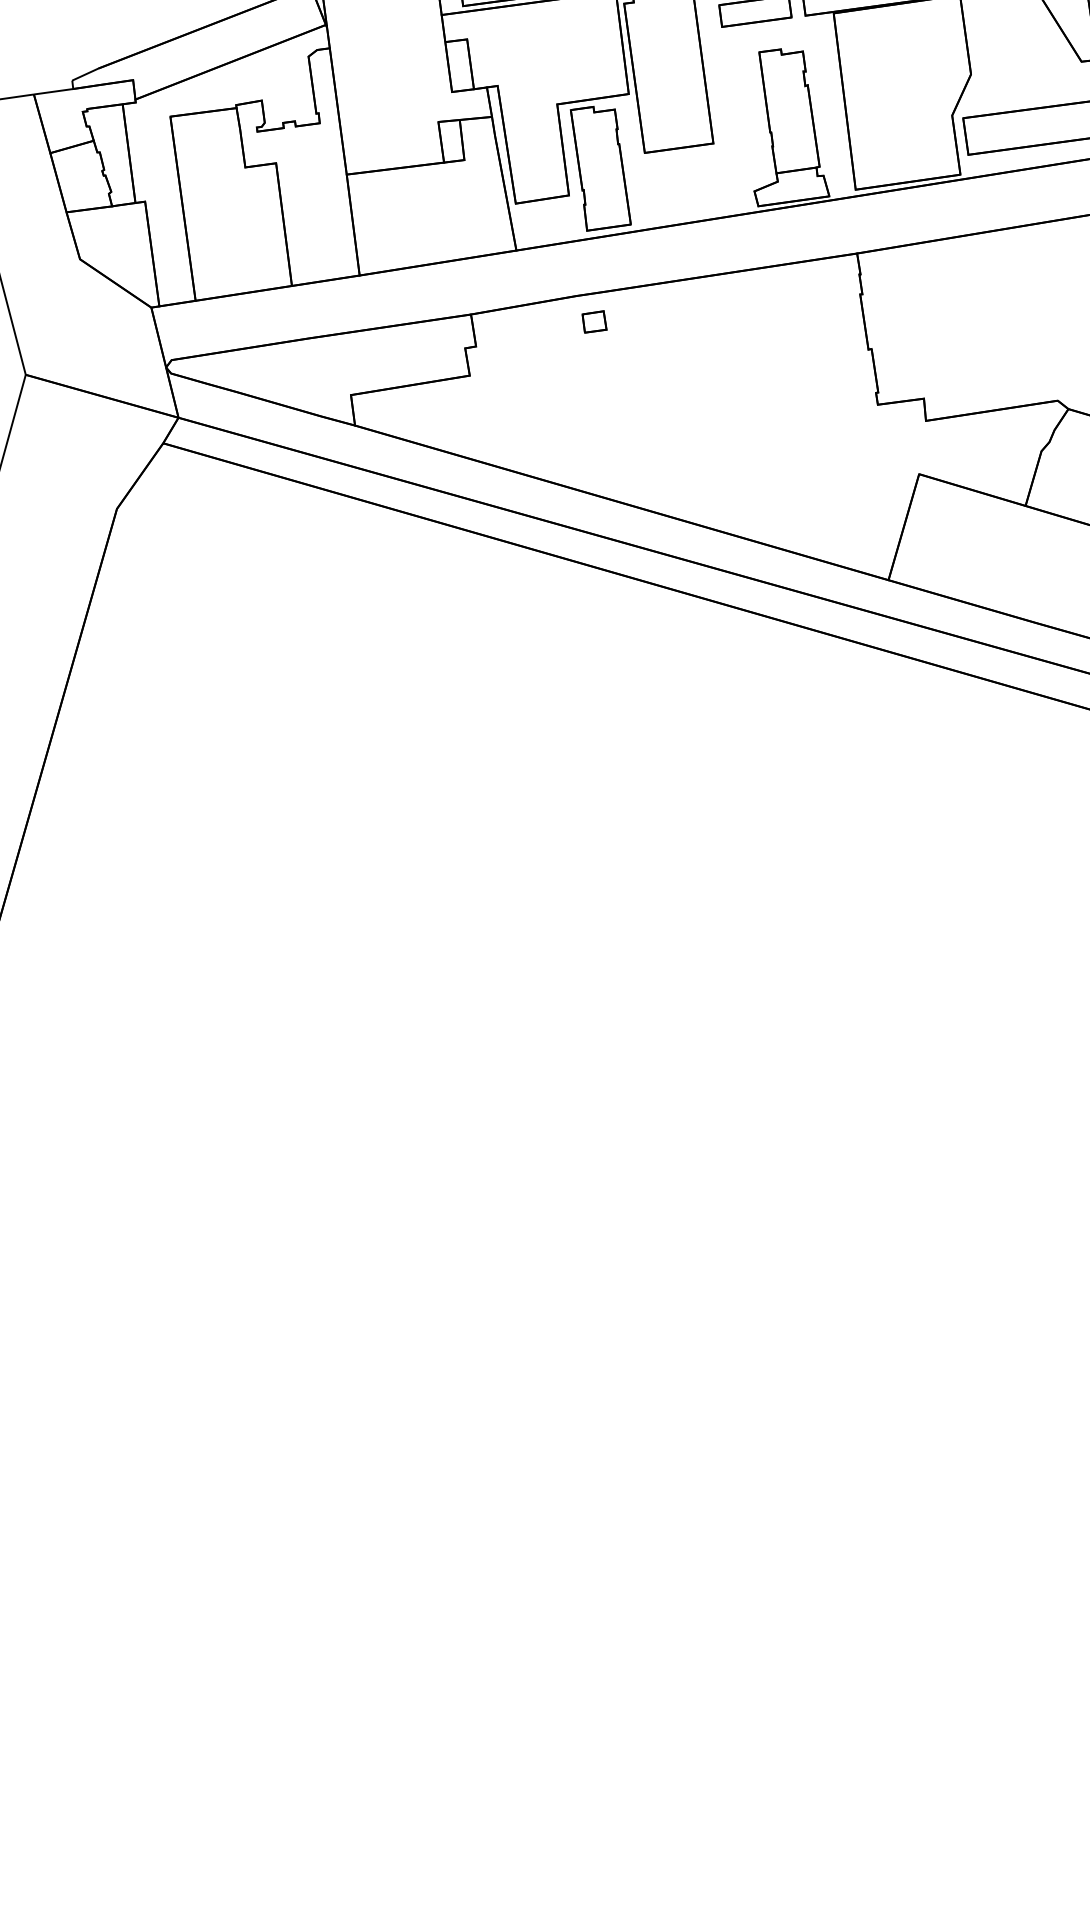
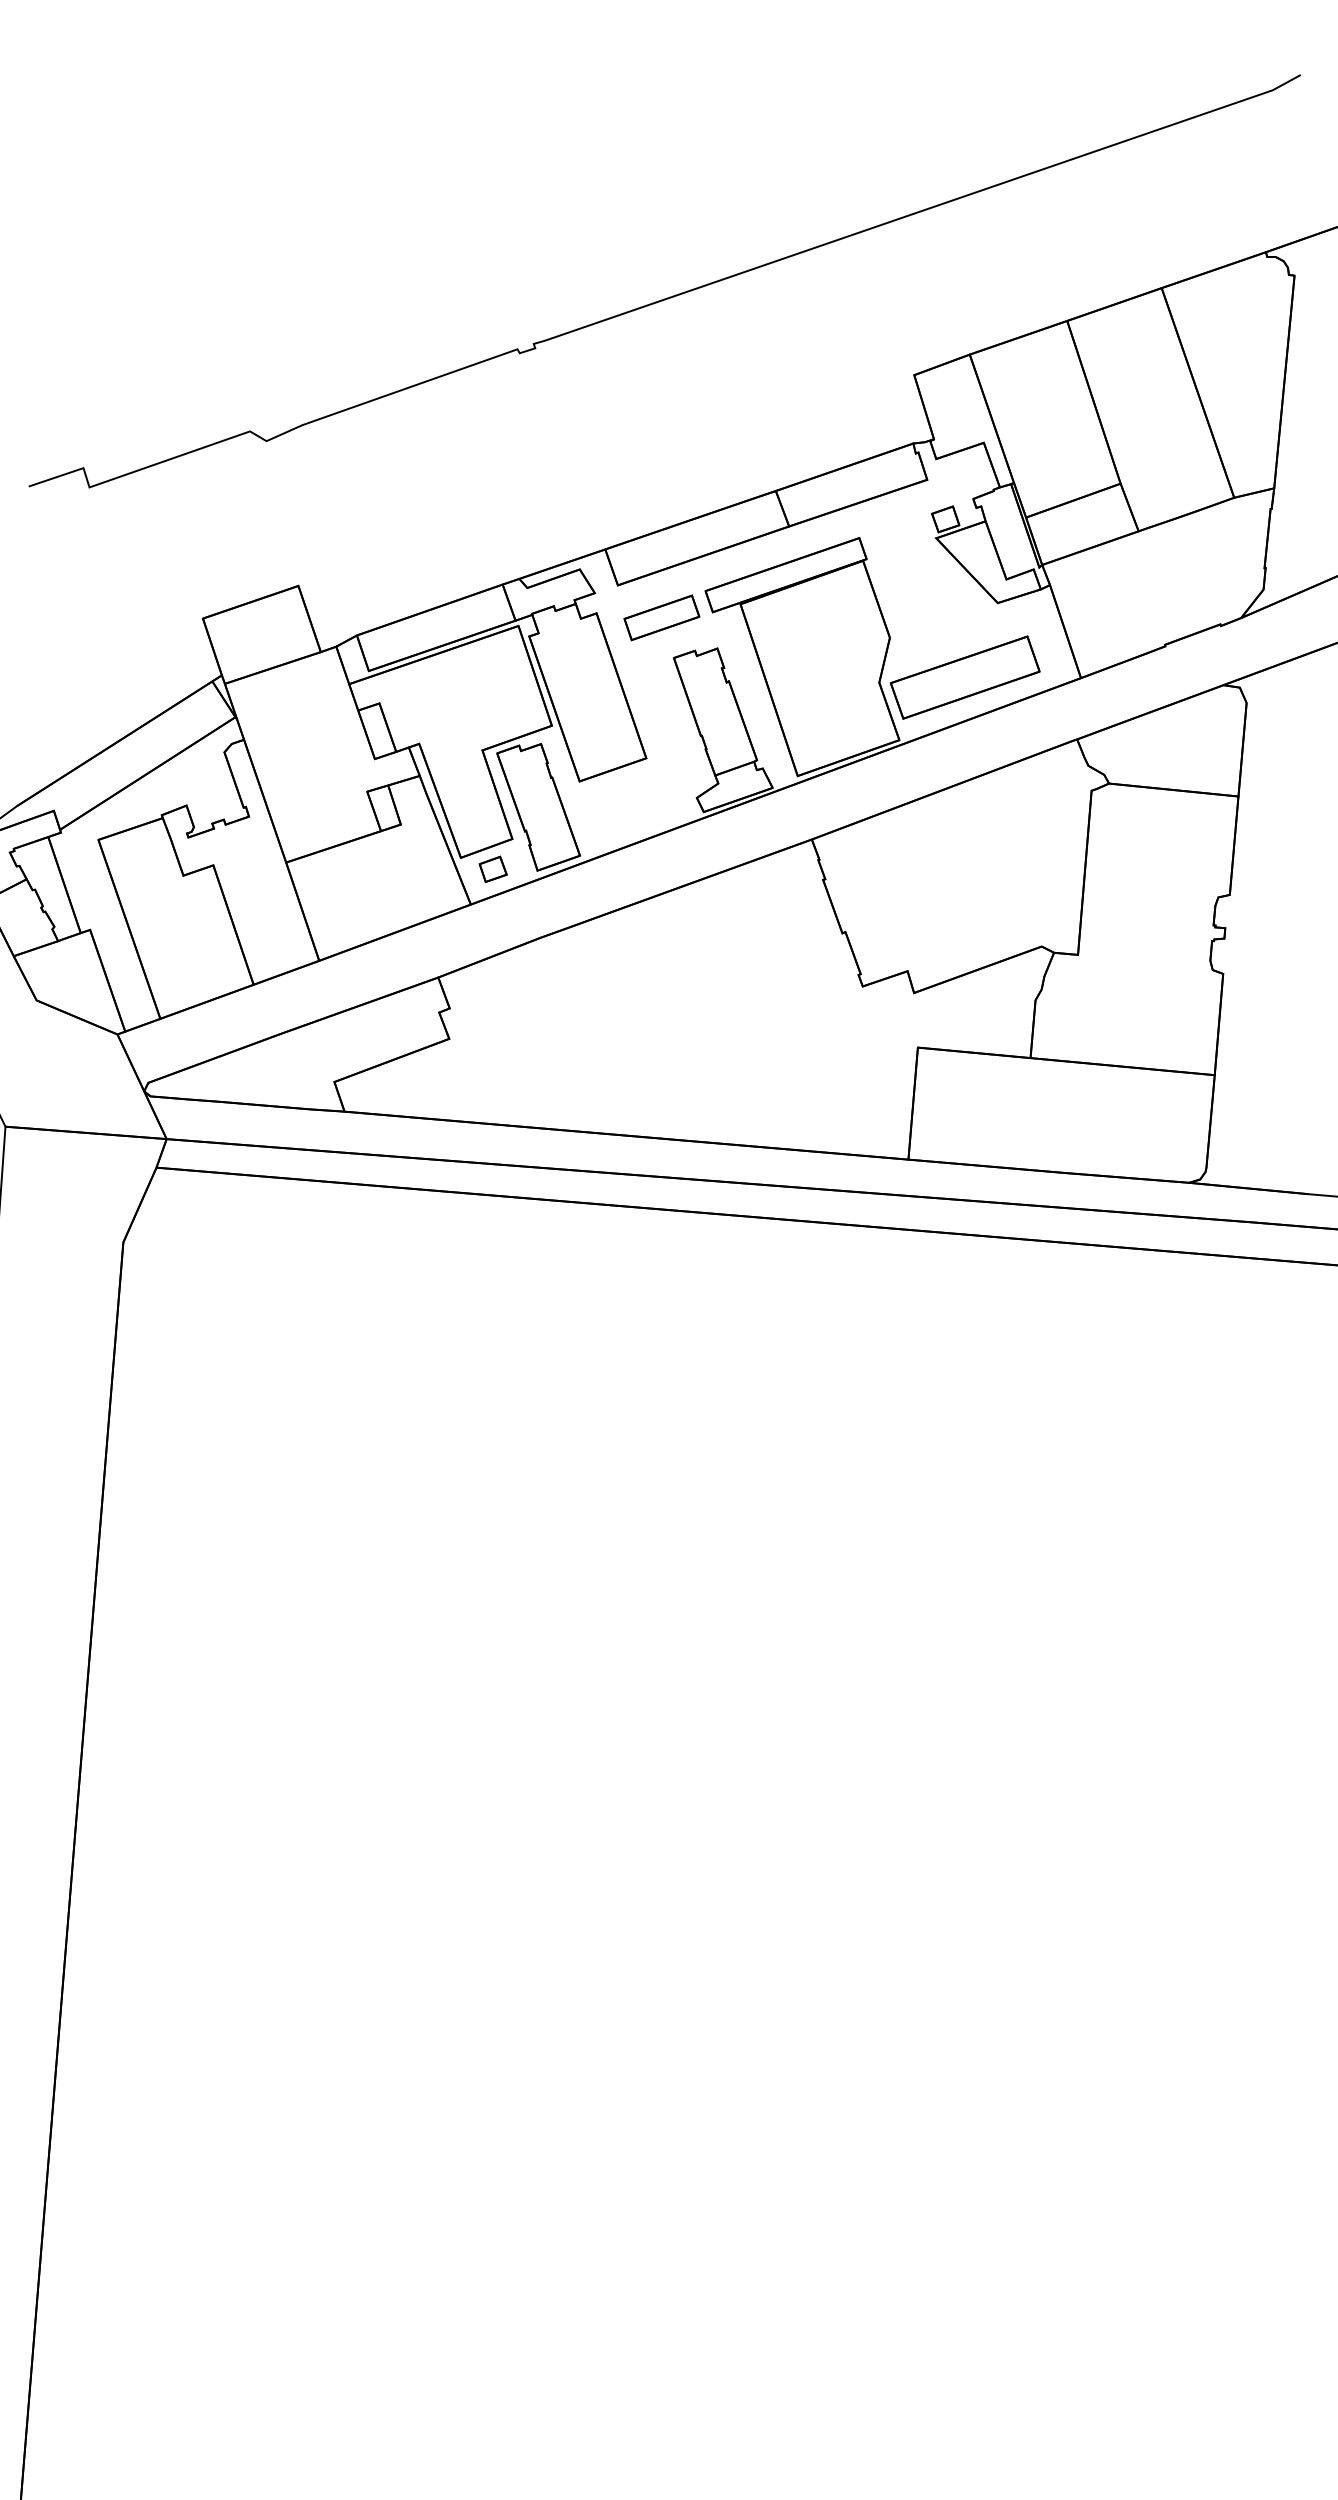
part: (594, 321) -> (492, 868), moved

